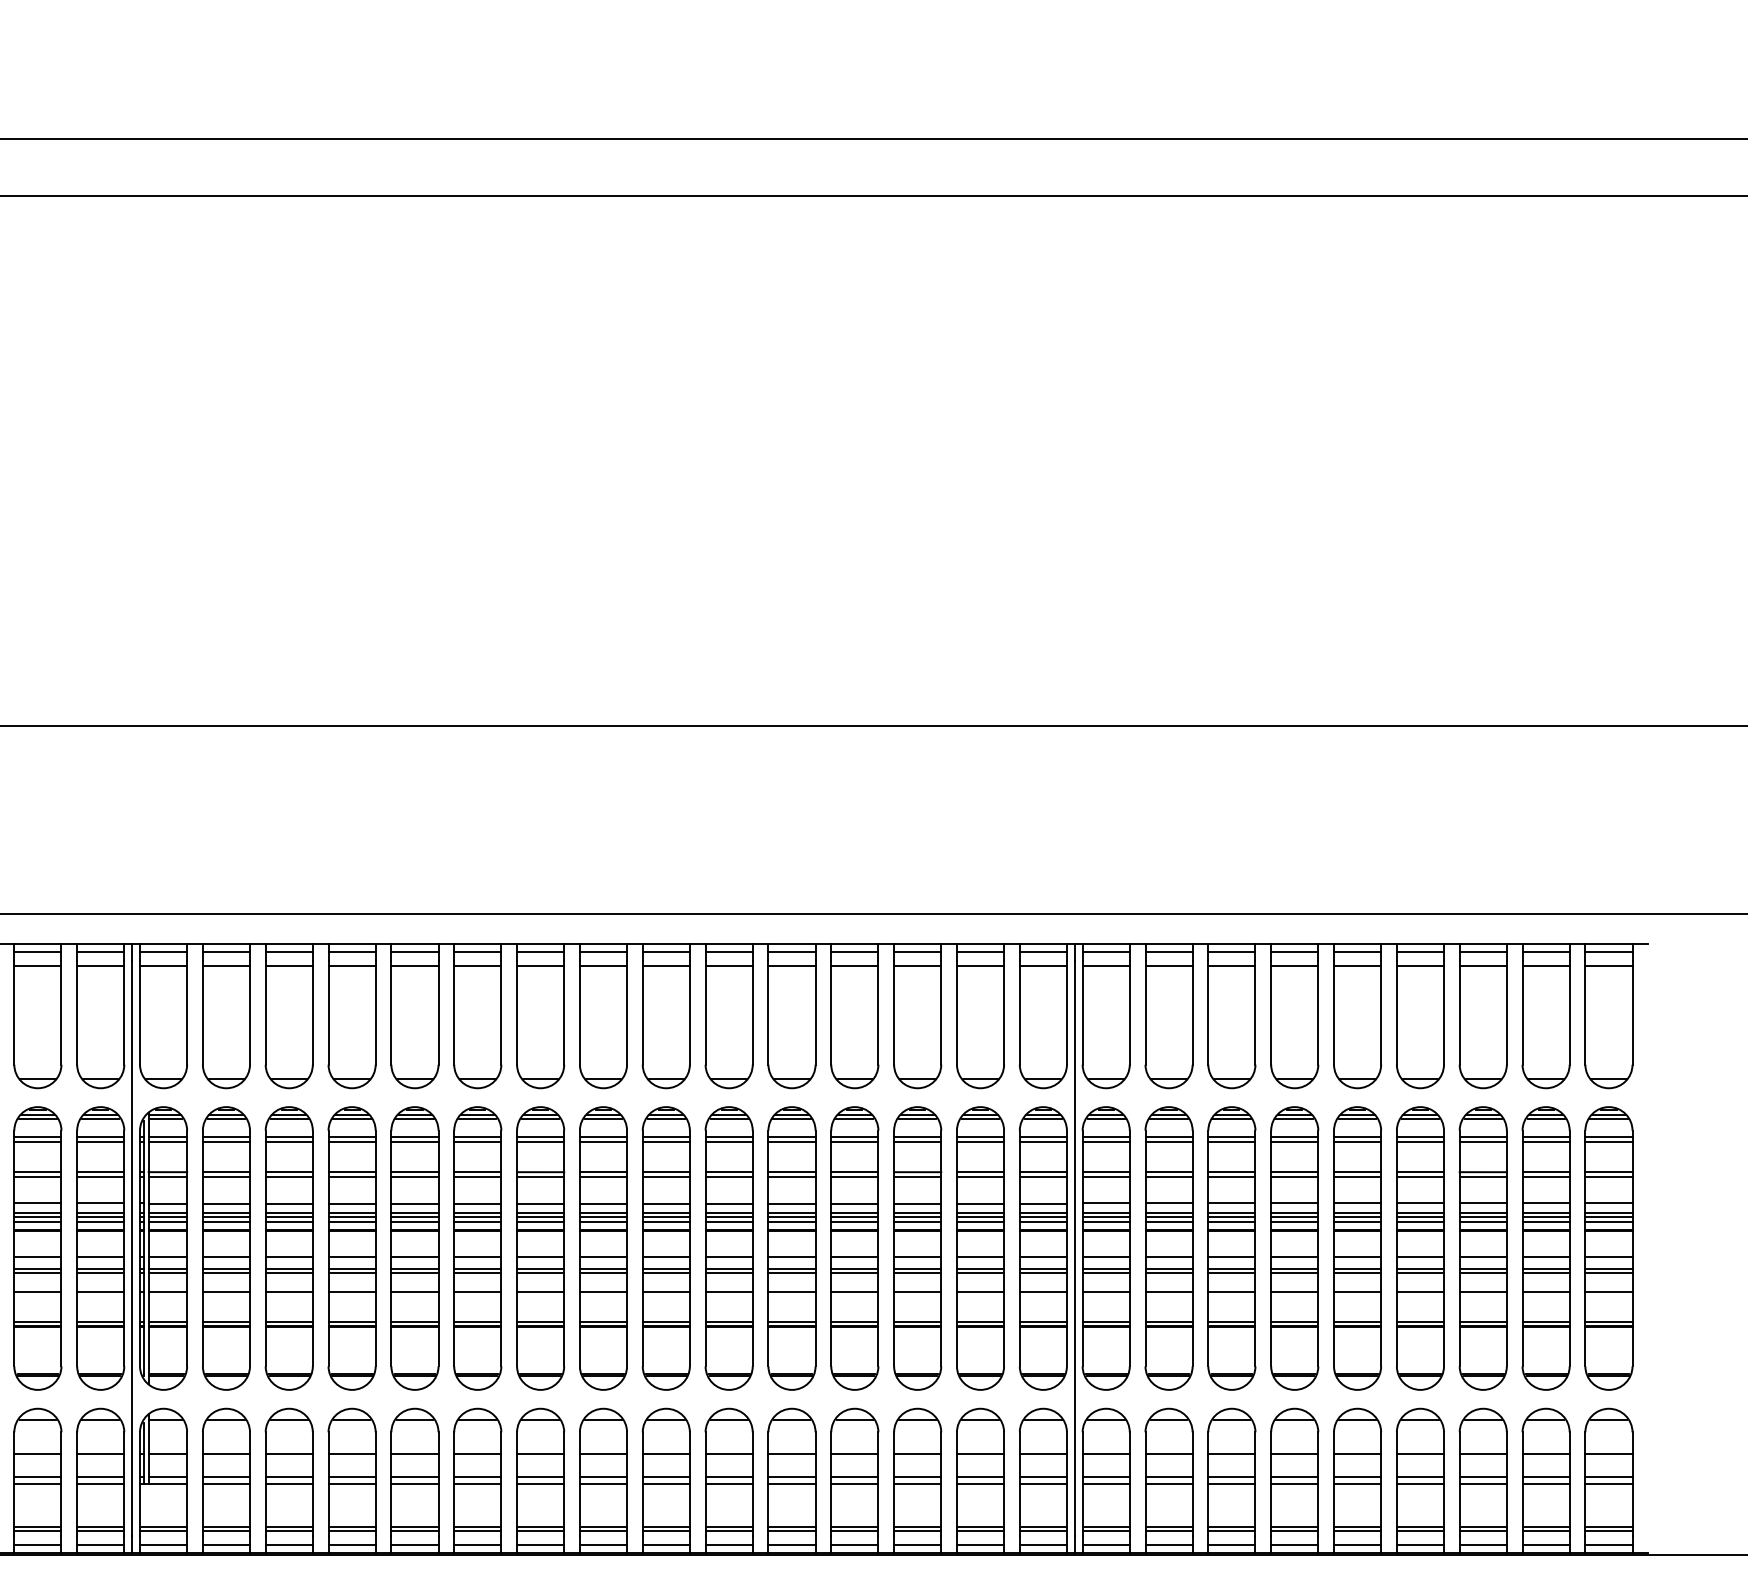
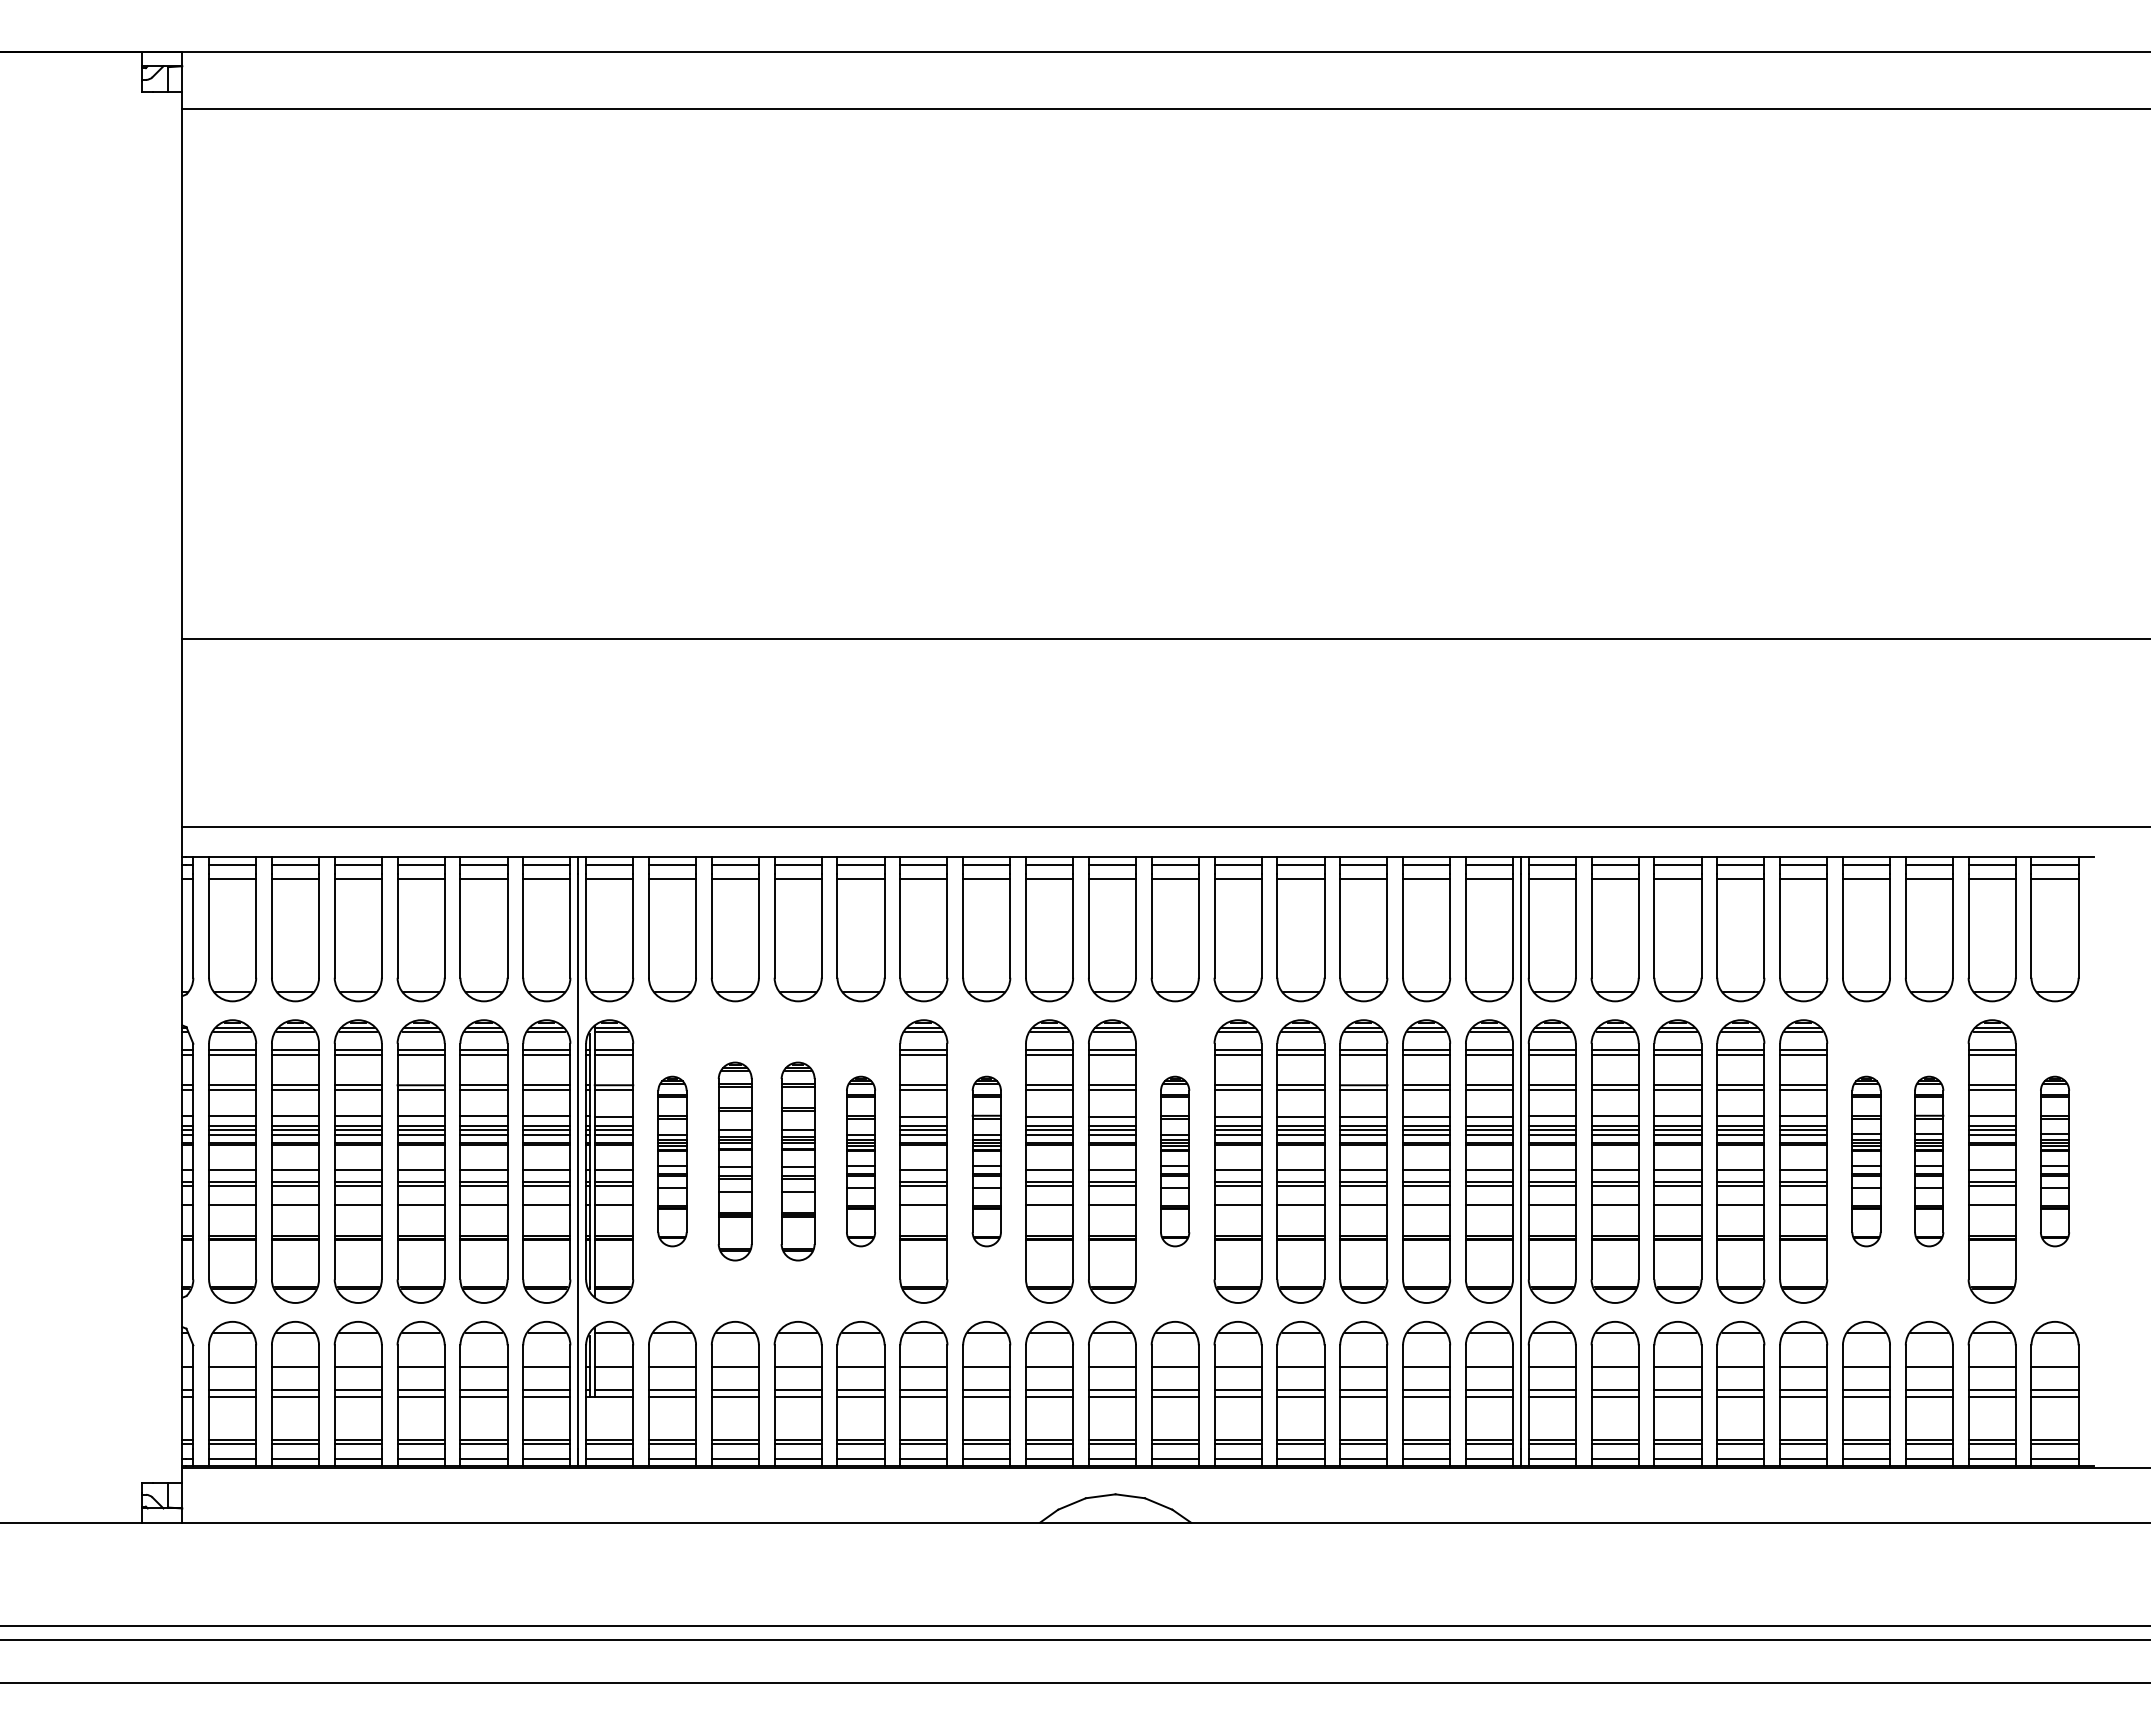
part: (226, 1248) -> (672, 1161), size x0.6
part: (288, 1248) -> (734, 1161), size x0.7
part: (351, 1248) -> (797, 1161), size x0.7
part: (414, 1248) -> (860, 1161), size x0.6
part: (540, 1248) -> (986, 1161), size x0.6
part: (728, 1248) -> (1174, 1161), size x0.6
part: (1420, 1248) -> (1866, 1161), size x0.6
part: (1482, 1248) -> (1928, 1161), size x0.6
part: (1608, 1248) -> (2054, 1161), size x0.6

